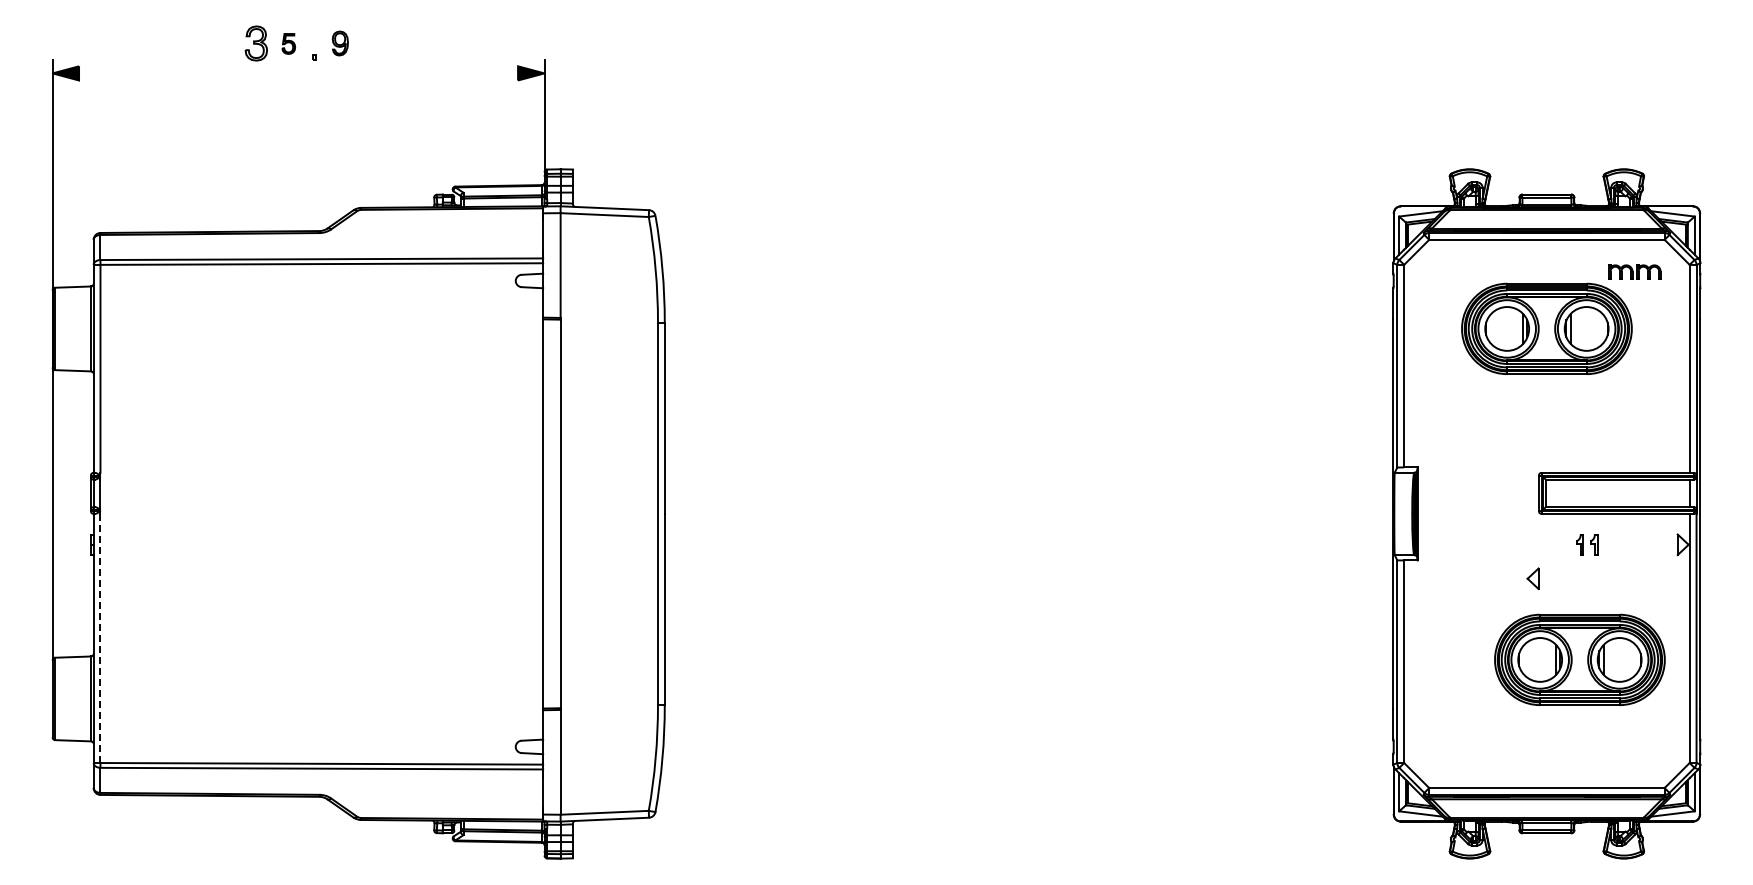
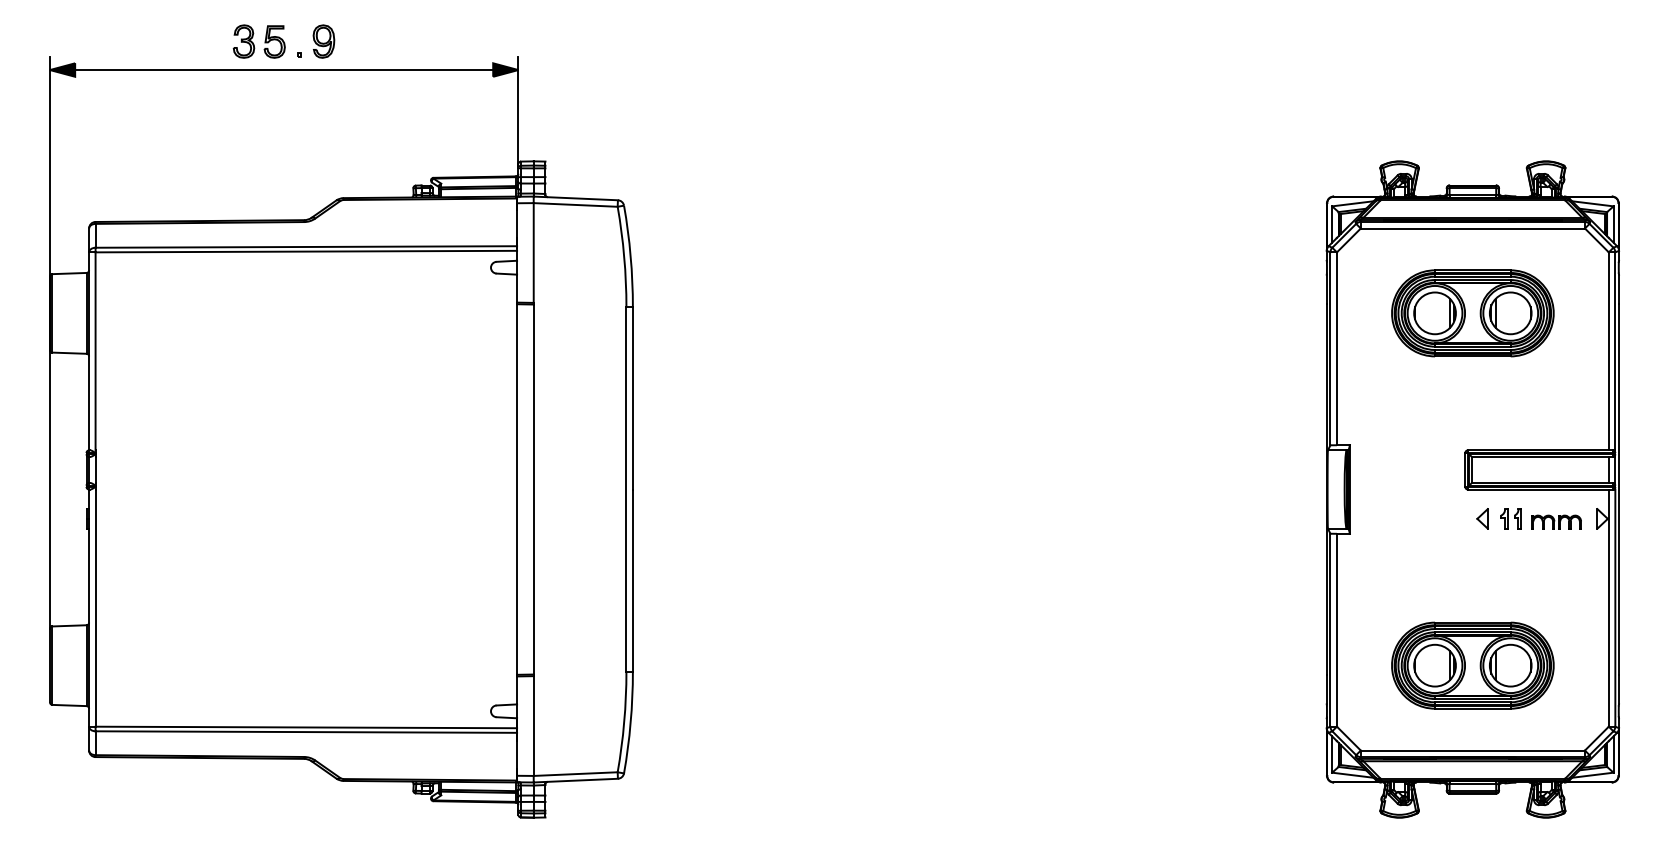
part: (288, 43) -> (274, 41), size x1.67
part: (340, 43) -> (324, 41), size x1.43
line: (298, 73) -> (284, 70), added
part: (1634, 271) -> (1556, 521), moved
part: (1532, 578) -> (1481, 518), moved
line: (100, 638) -> (95, 608), dashed -> solid
part: (1579, 659) -> (1472, 665), moved

